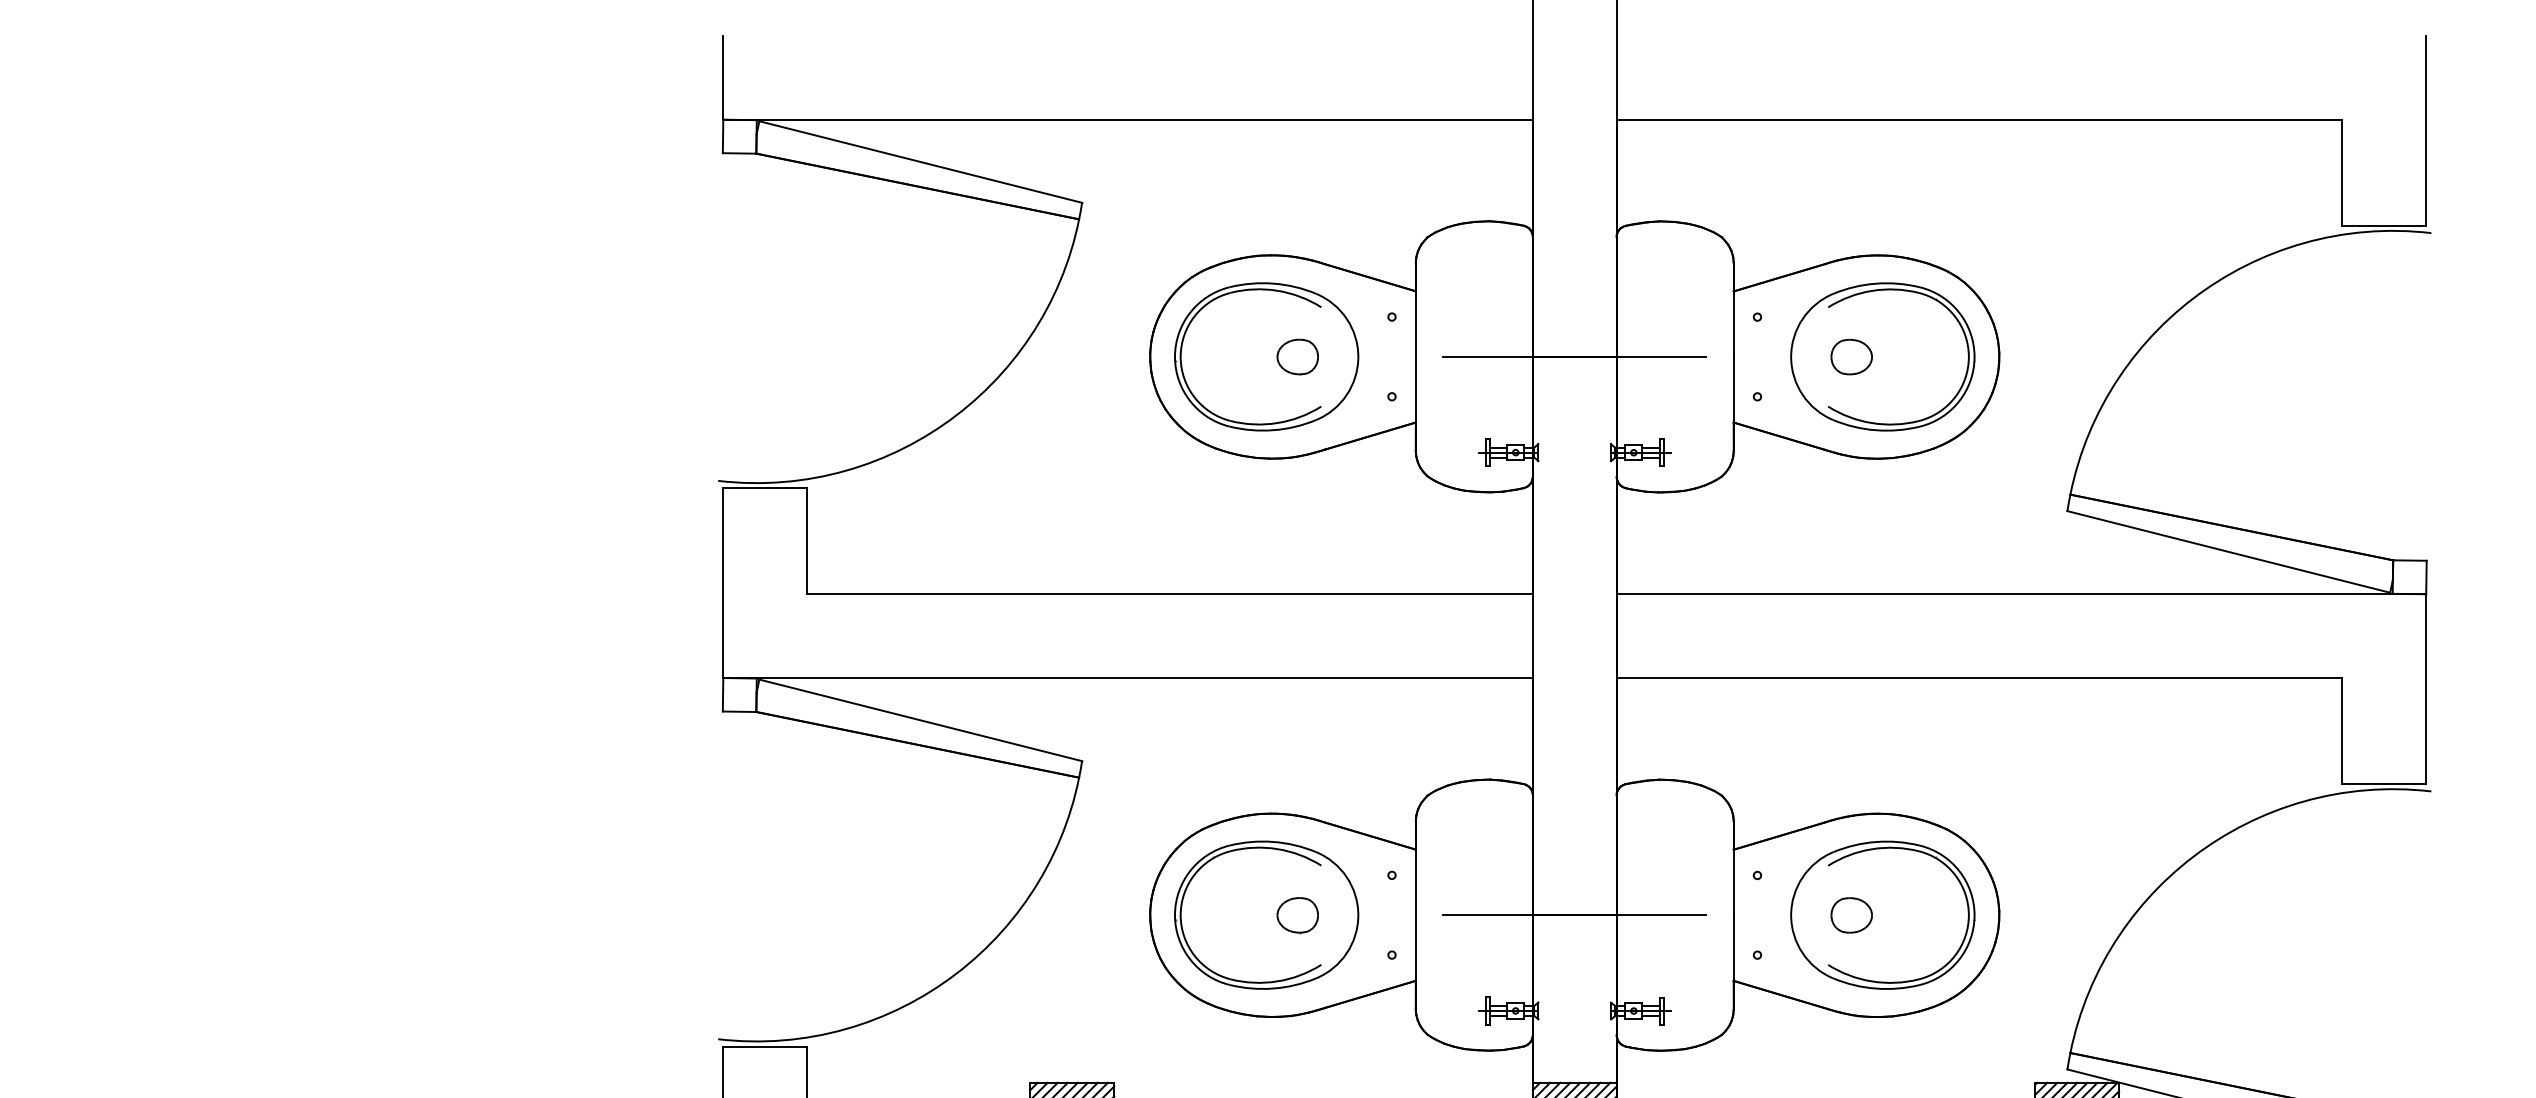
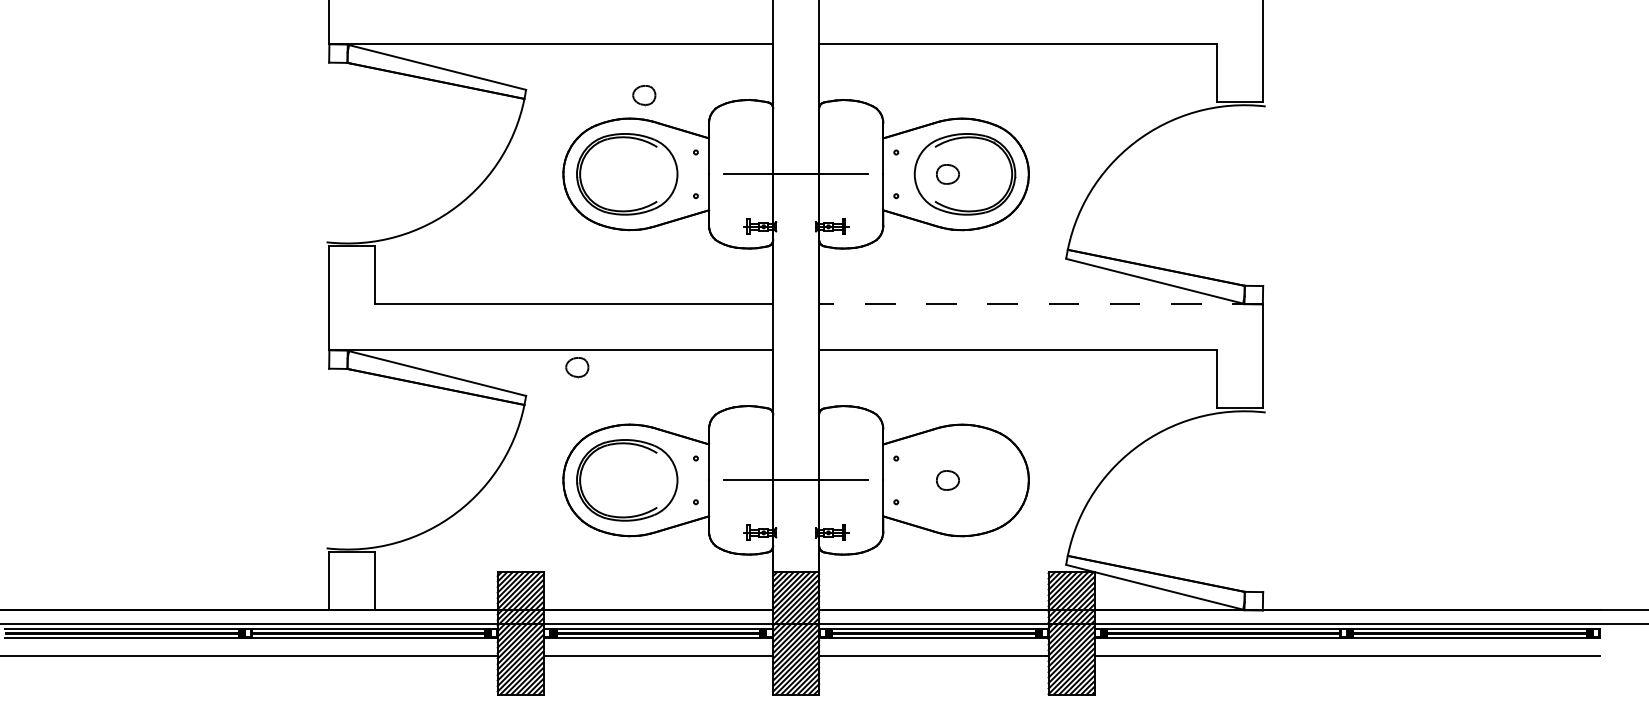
part: (1298, 357) -> (644, 95), moved
line: (2020, 594) -> (1040, 304), solid -> dashed
part: (1298, 915) -> (577, 367), moved
part: (1881, 915) -> (964, 480), removed

